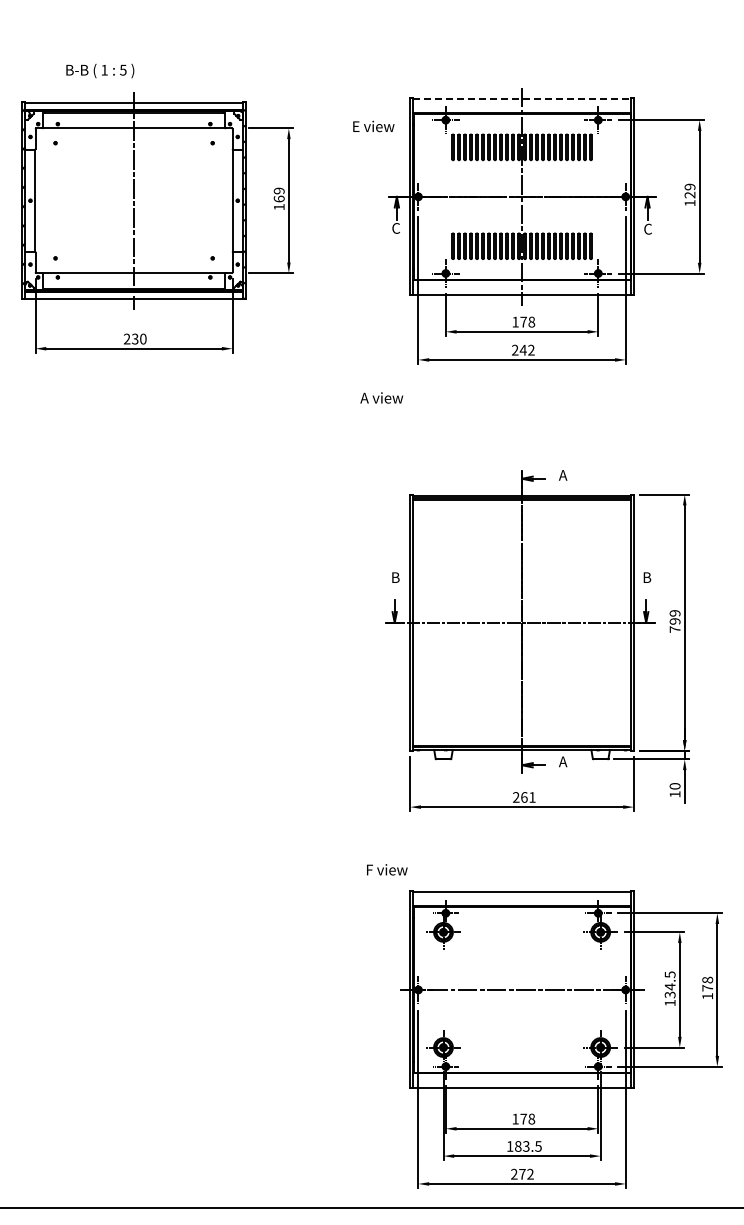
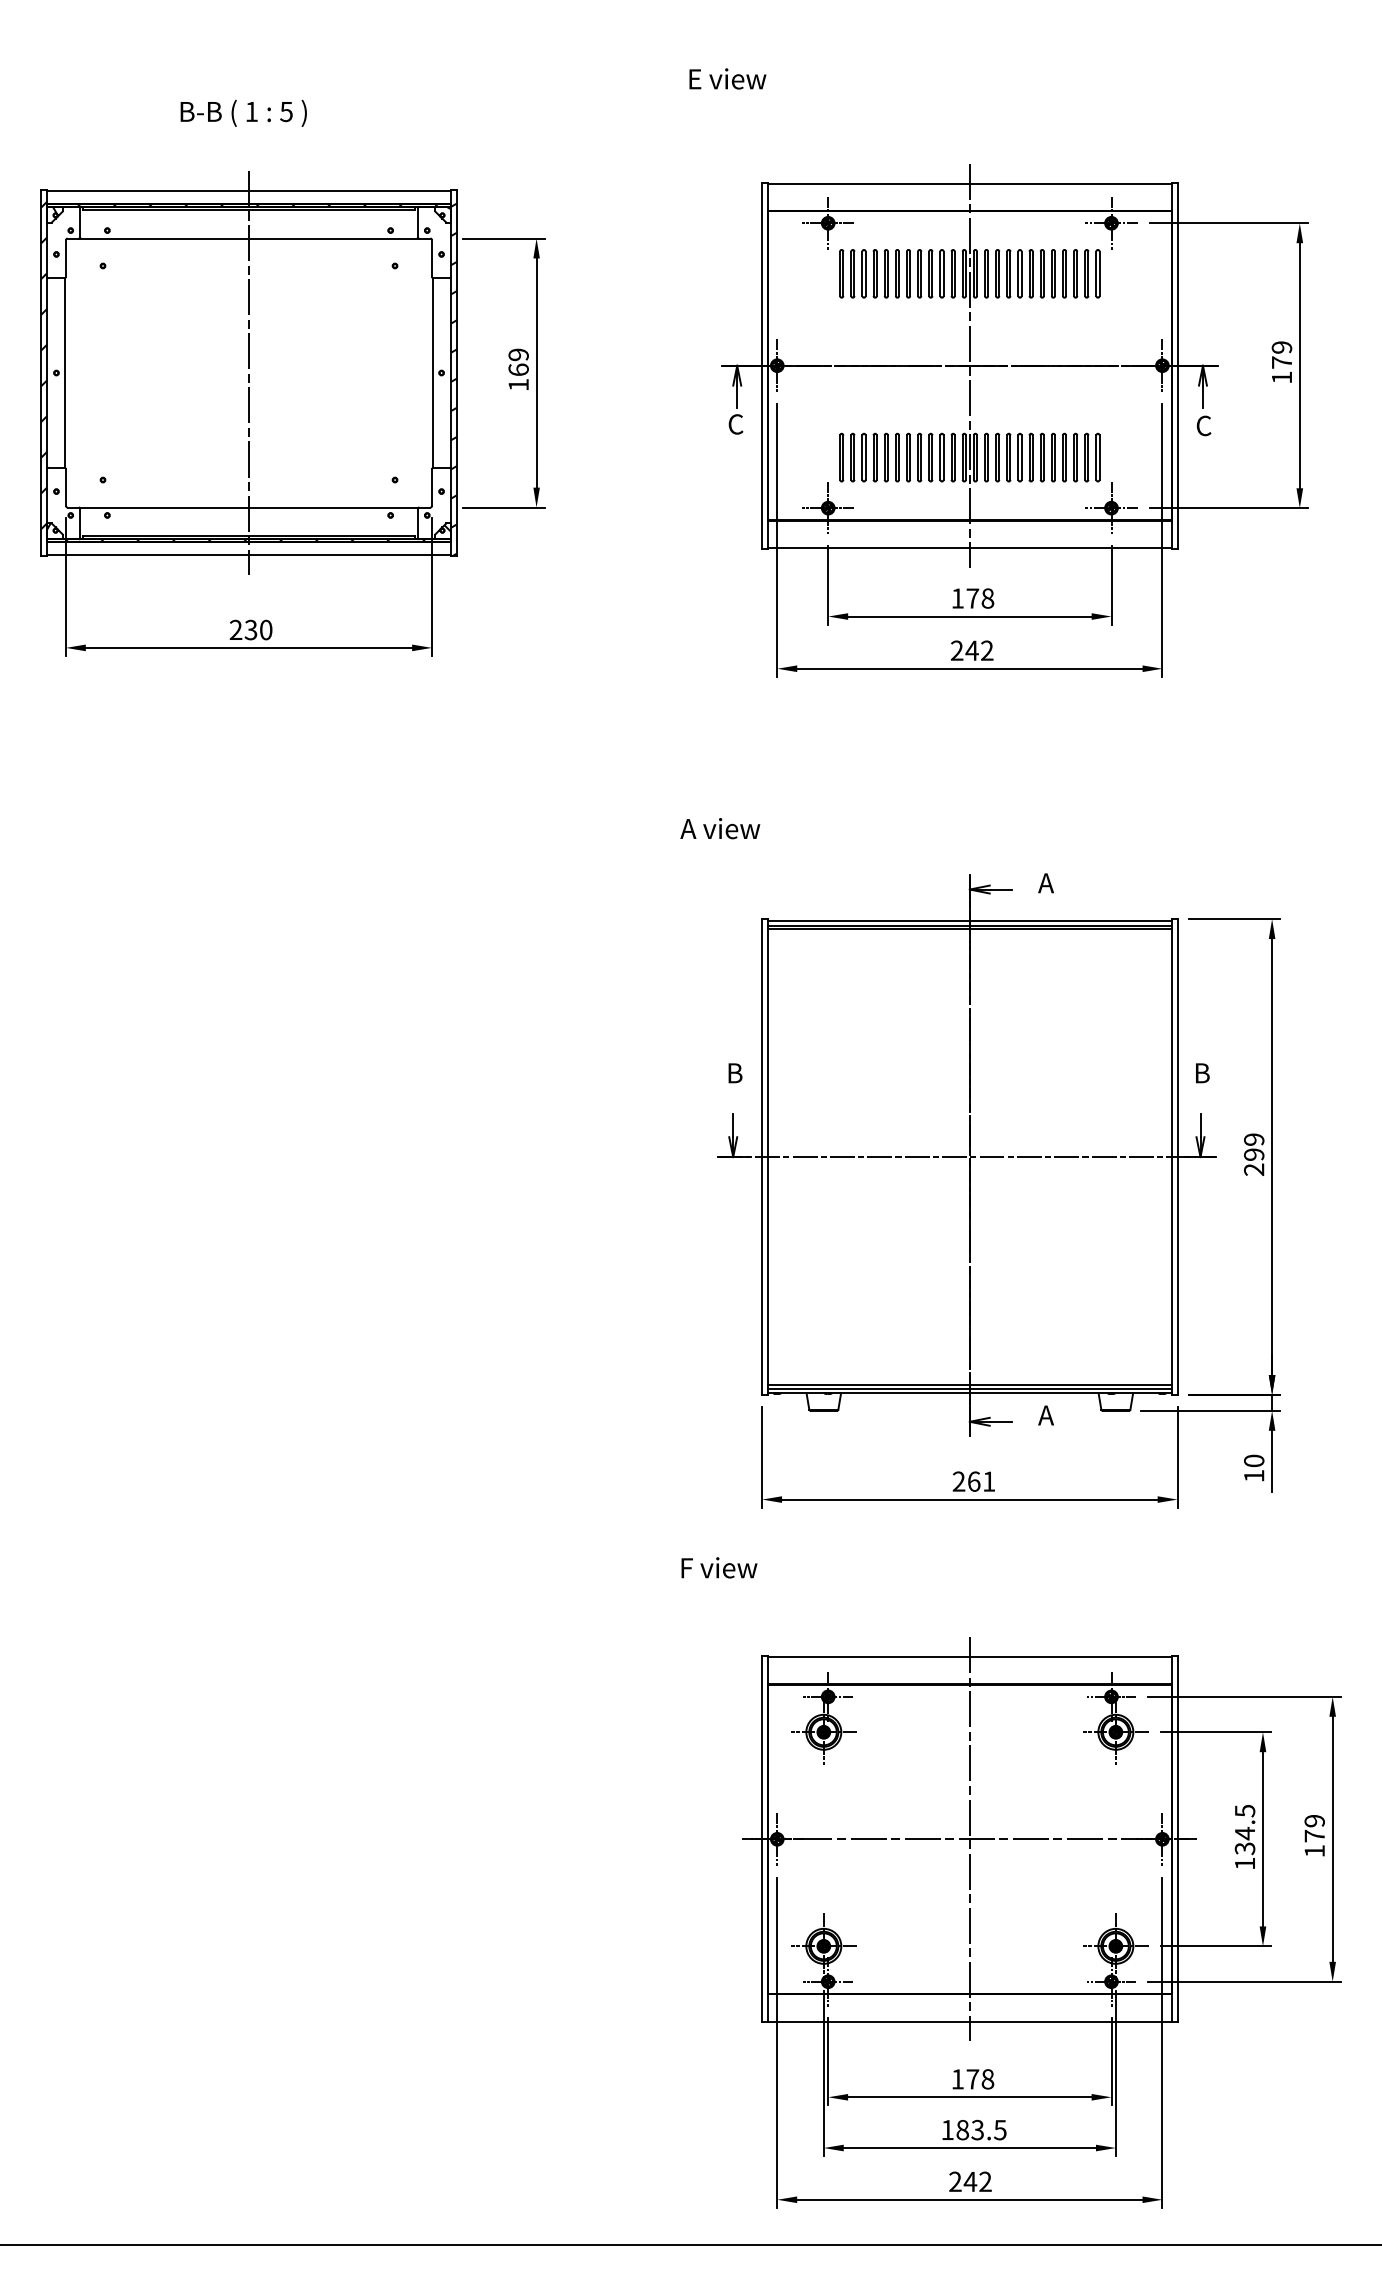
text: (100, 71) -> (244, 114), moved
line: (522, 98) -> (970, 182), dashed -> solid
text: (373, 126) -> (727, 78), moved
text: (689, 194) -> (1280, 361), 129 -> 179
text: (381, 397) -> (719, 827), moved
text: (674, 629) -> (1253, 1169), 799 -> 299
text: (387, 869) -> (719, 1567), moved
text: (707, 979) -> (1314, 1819), 178 -> 179
line: (522, 989) -> (970, 1838), added
text: (521, 1174) -> (968, 2182), 272 -> 242

